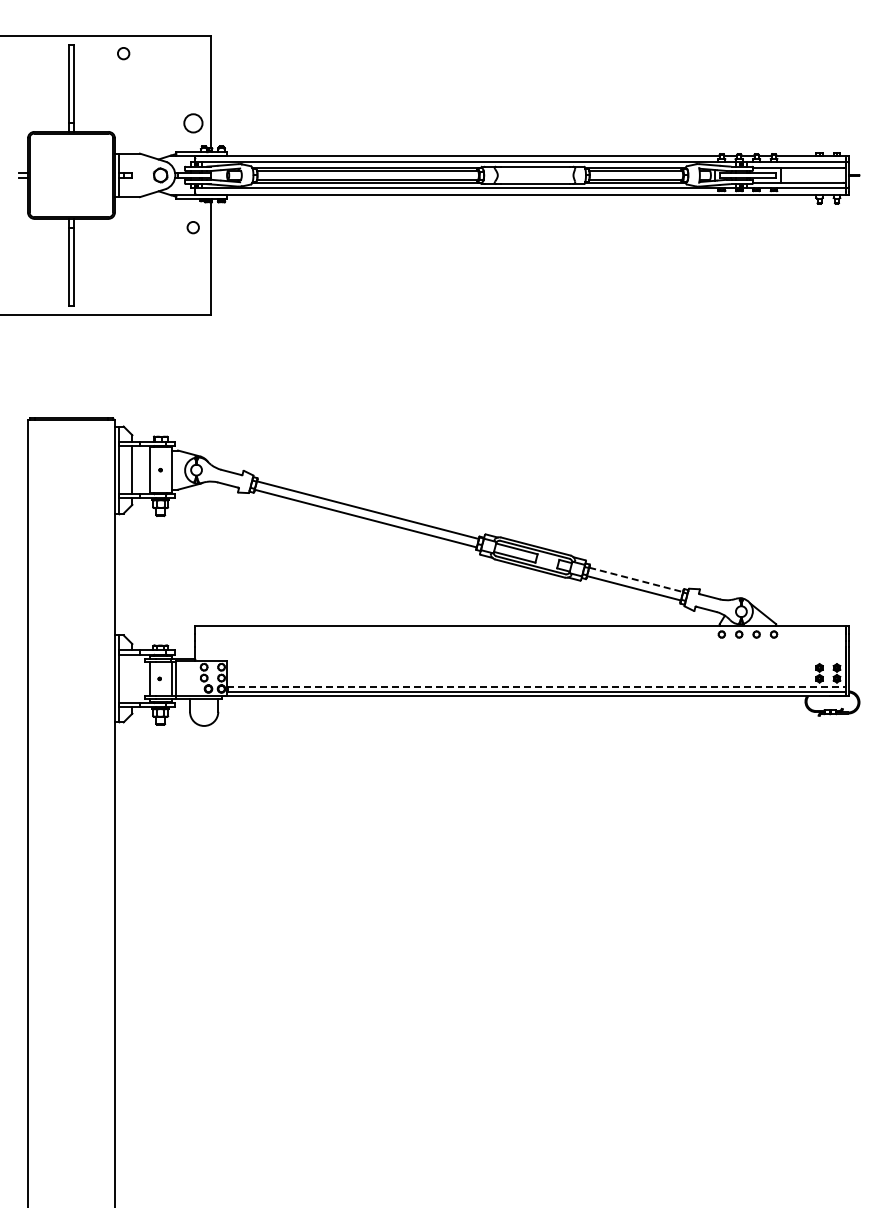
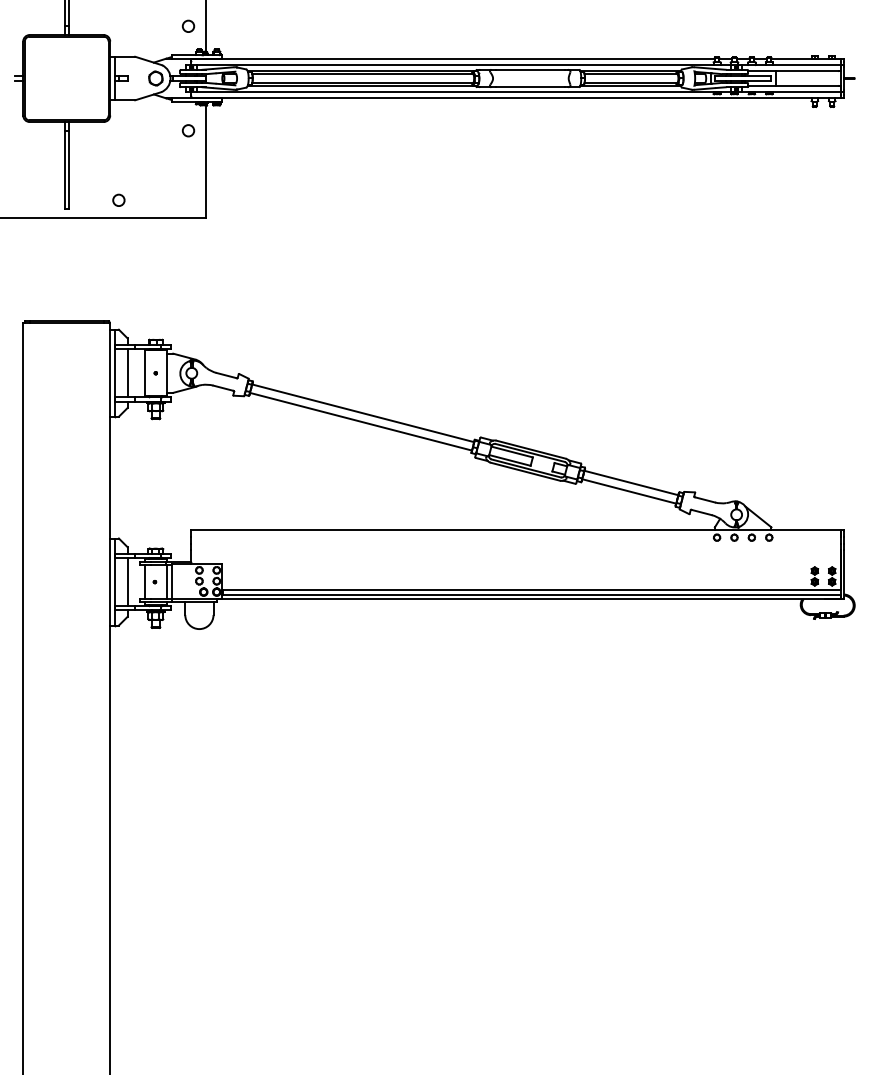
circle: (192, 122) -> (187, 25), size x0.62
circle: (123, 296) -> (118, 199), added
line: (636, 579) -> (631, 482), dashed -> solid
line: (132, 678) -> (127, 581), added
line: (536, 687) -> (531, 590), dashed -> solid

